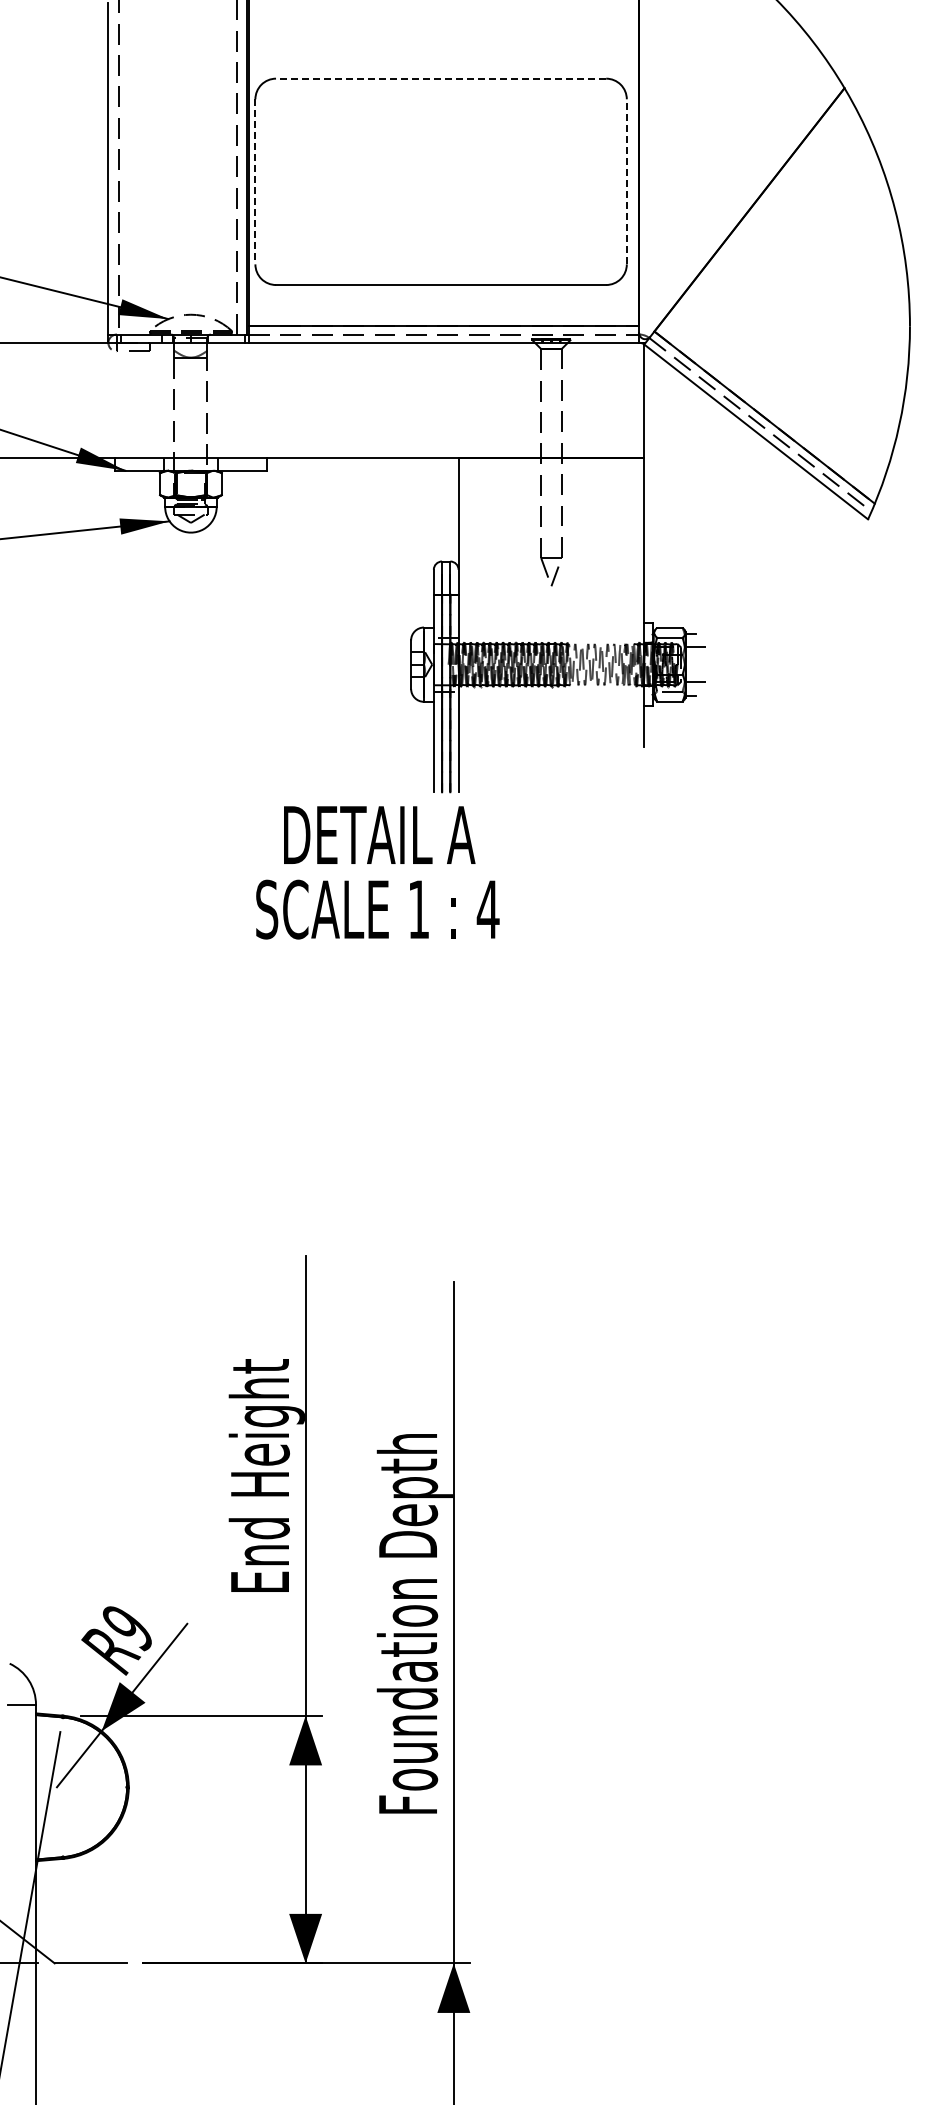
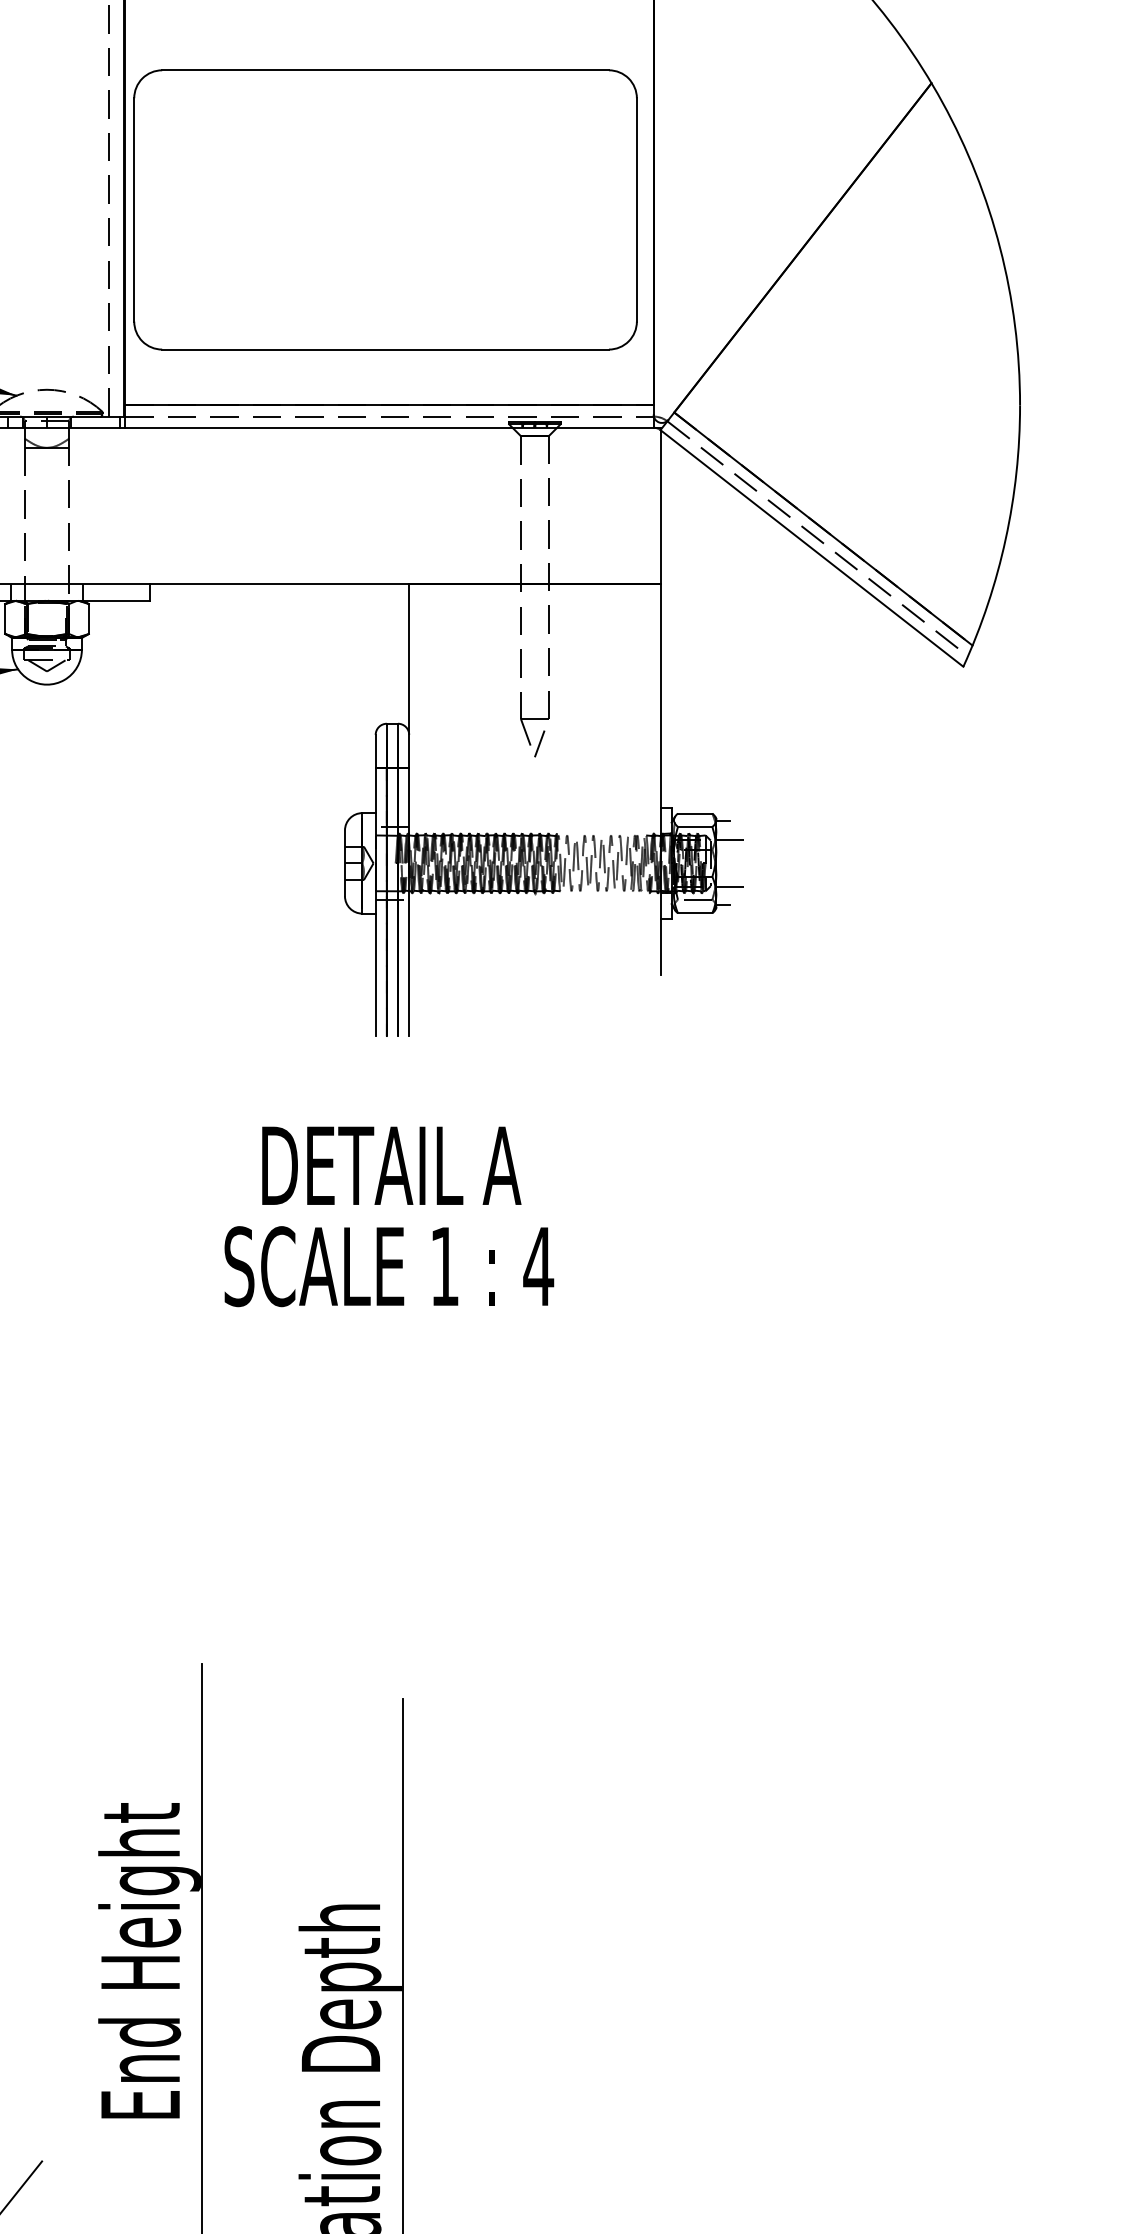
line: (440, 78) -> (384, 70), dashed -> solid
line: (255, 181) -> (134, 209), dashed -> solid
line: (626, 181) -> (636, 209), dashed -> solid
text: (377, 872) -> (388, 1216), moved

